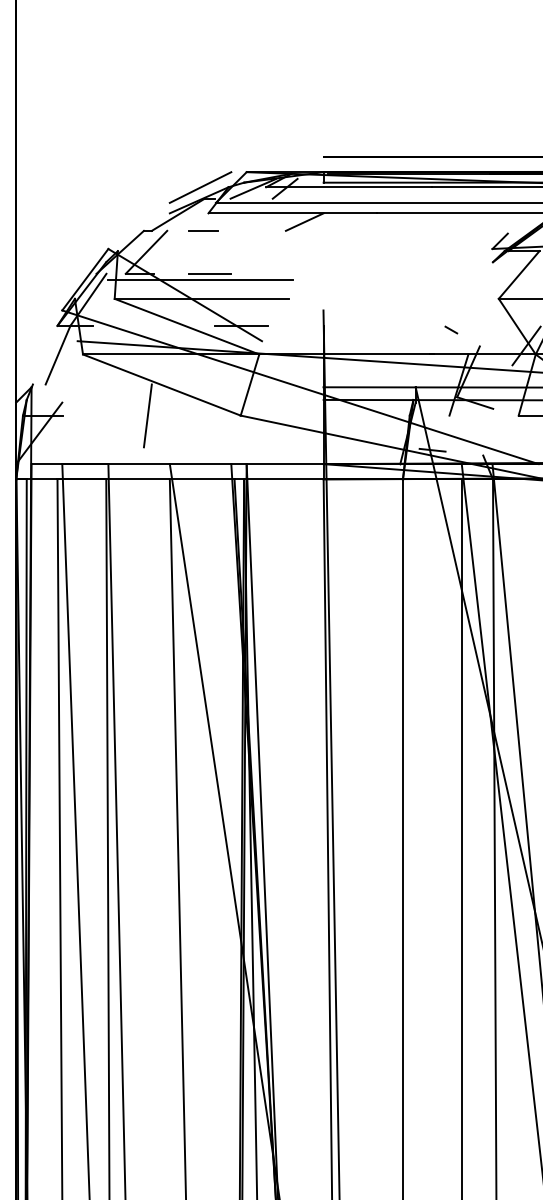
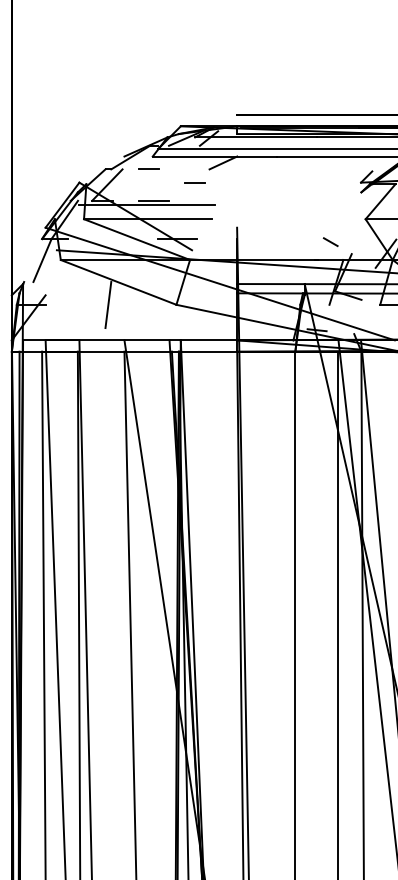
line: (199, 187) -> (146, 137), removed
line: (265, 248) -> (194, 182), added
part: (450, 329) -> (330, 241), size x1.6

